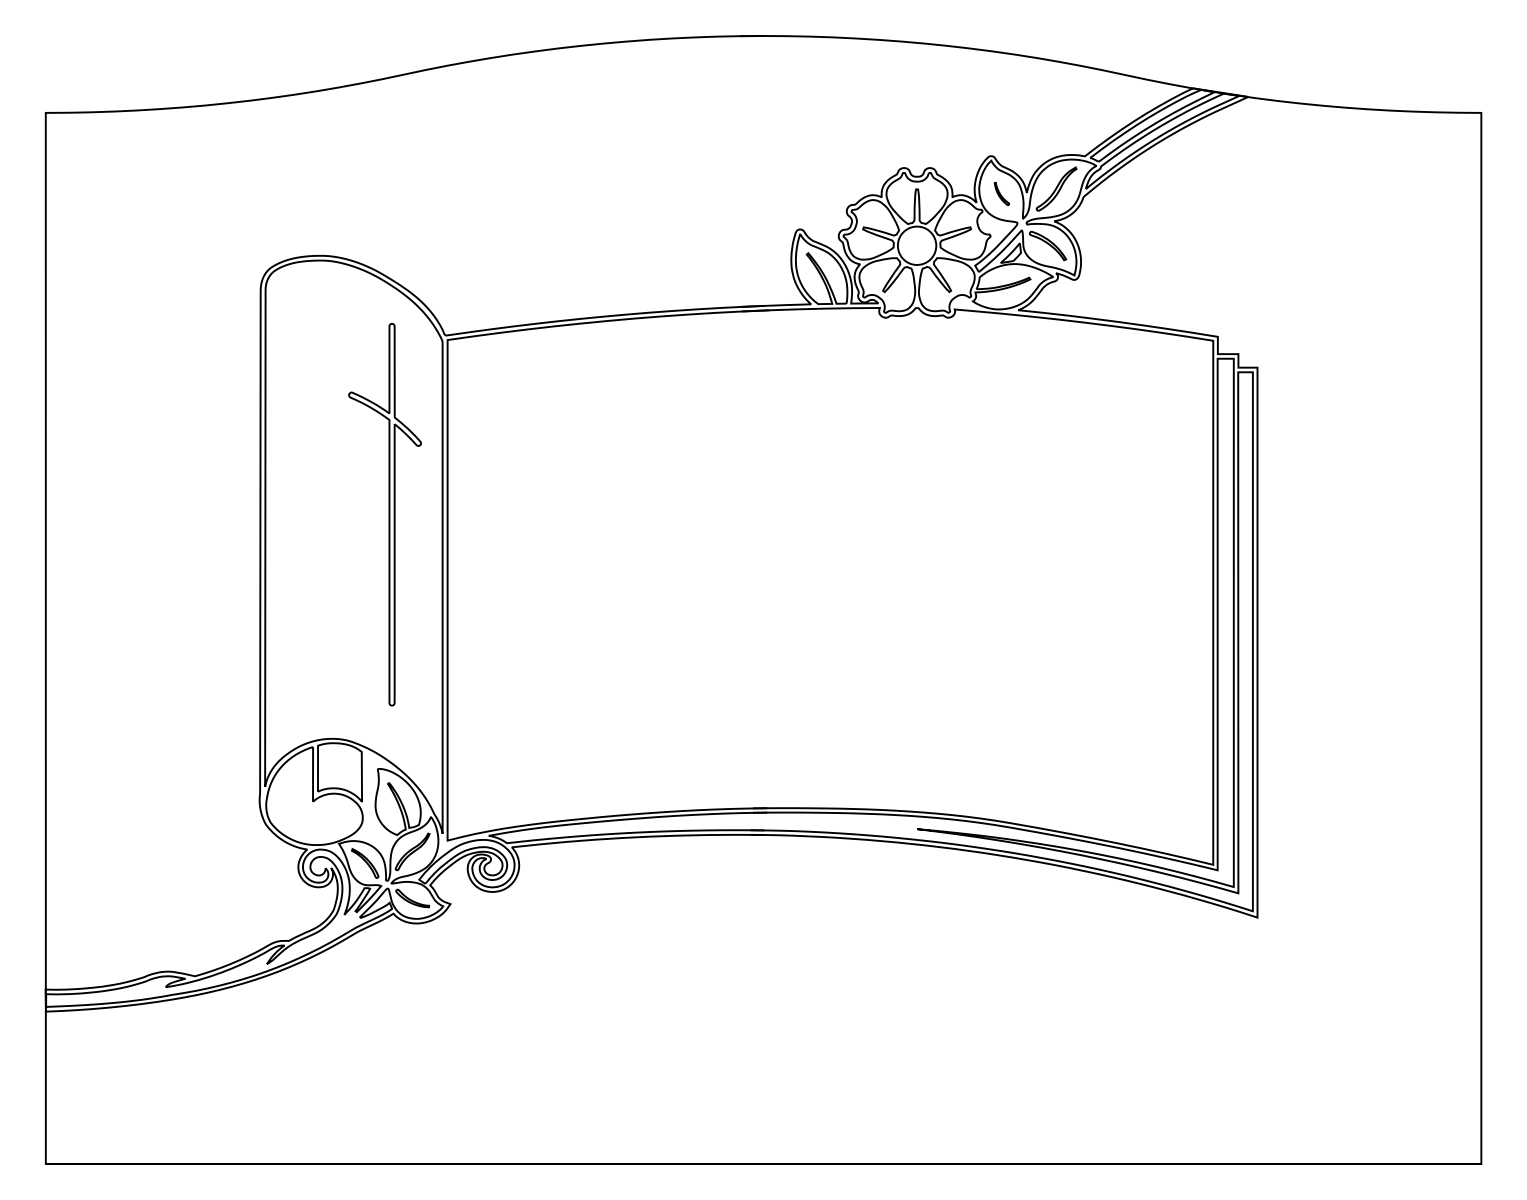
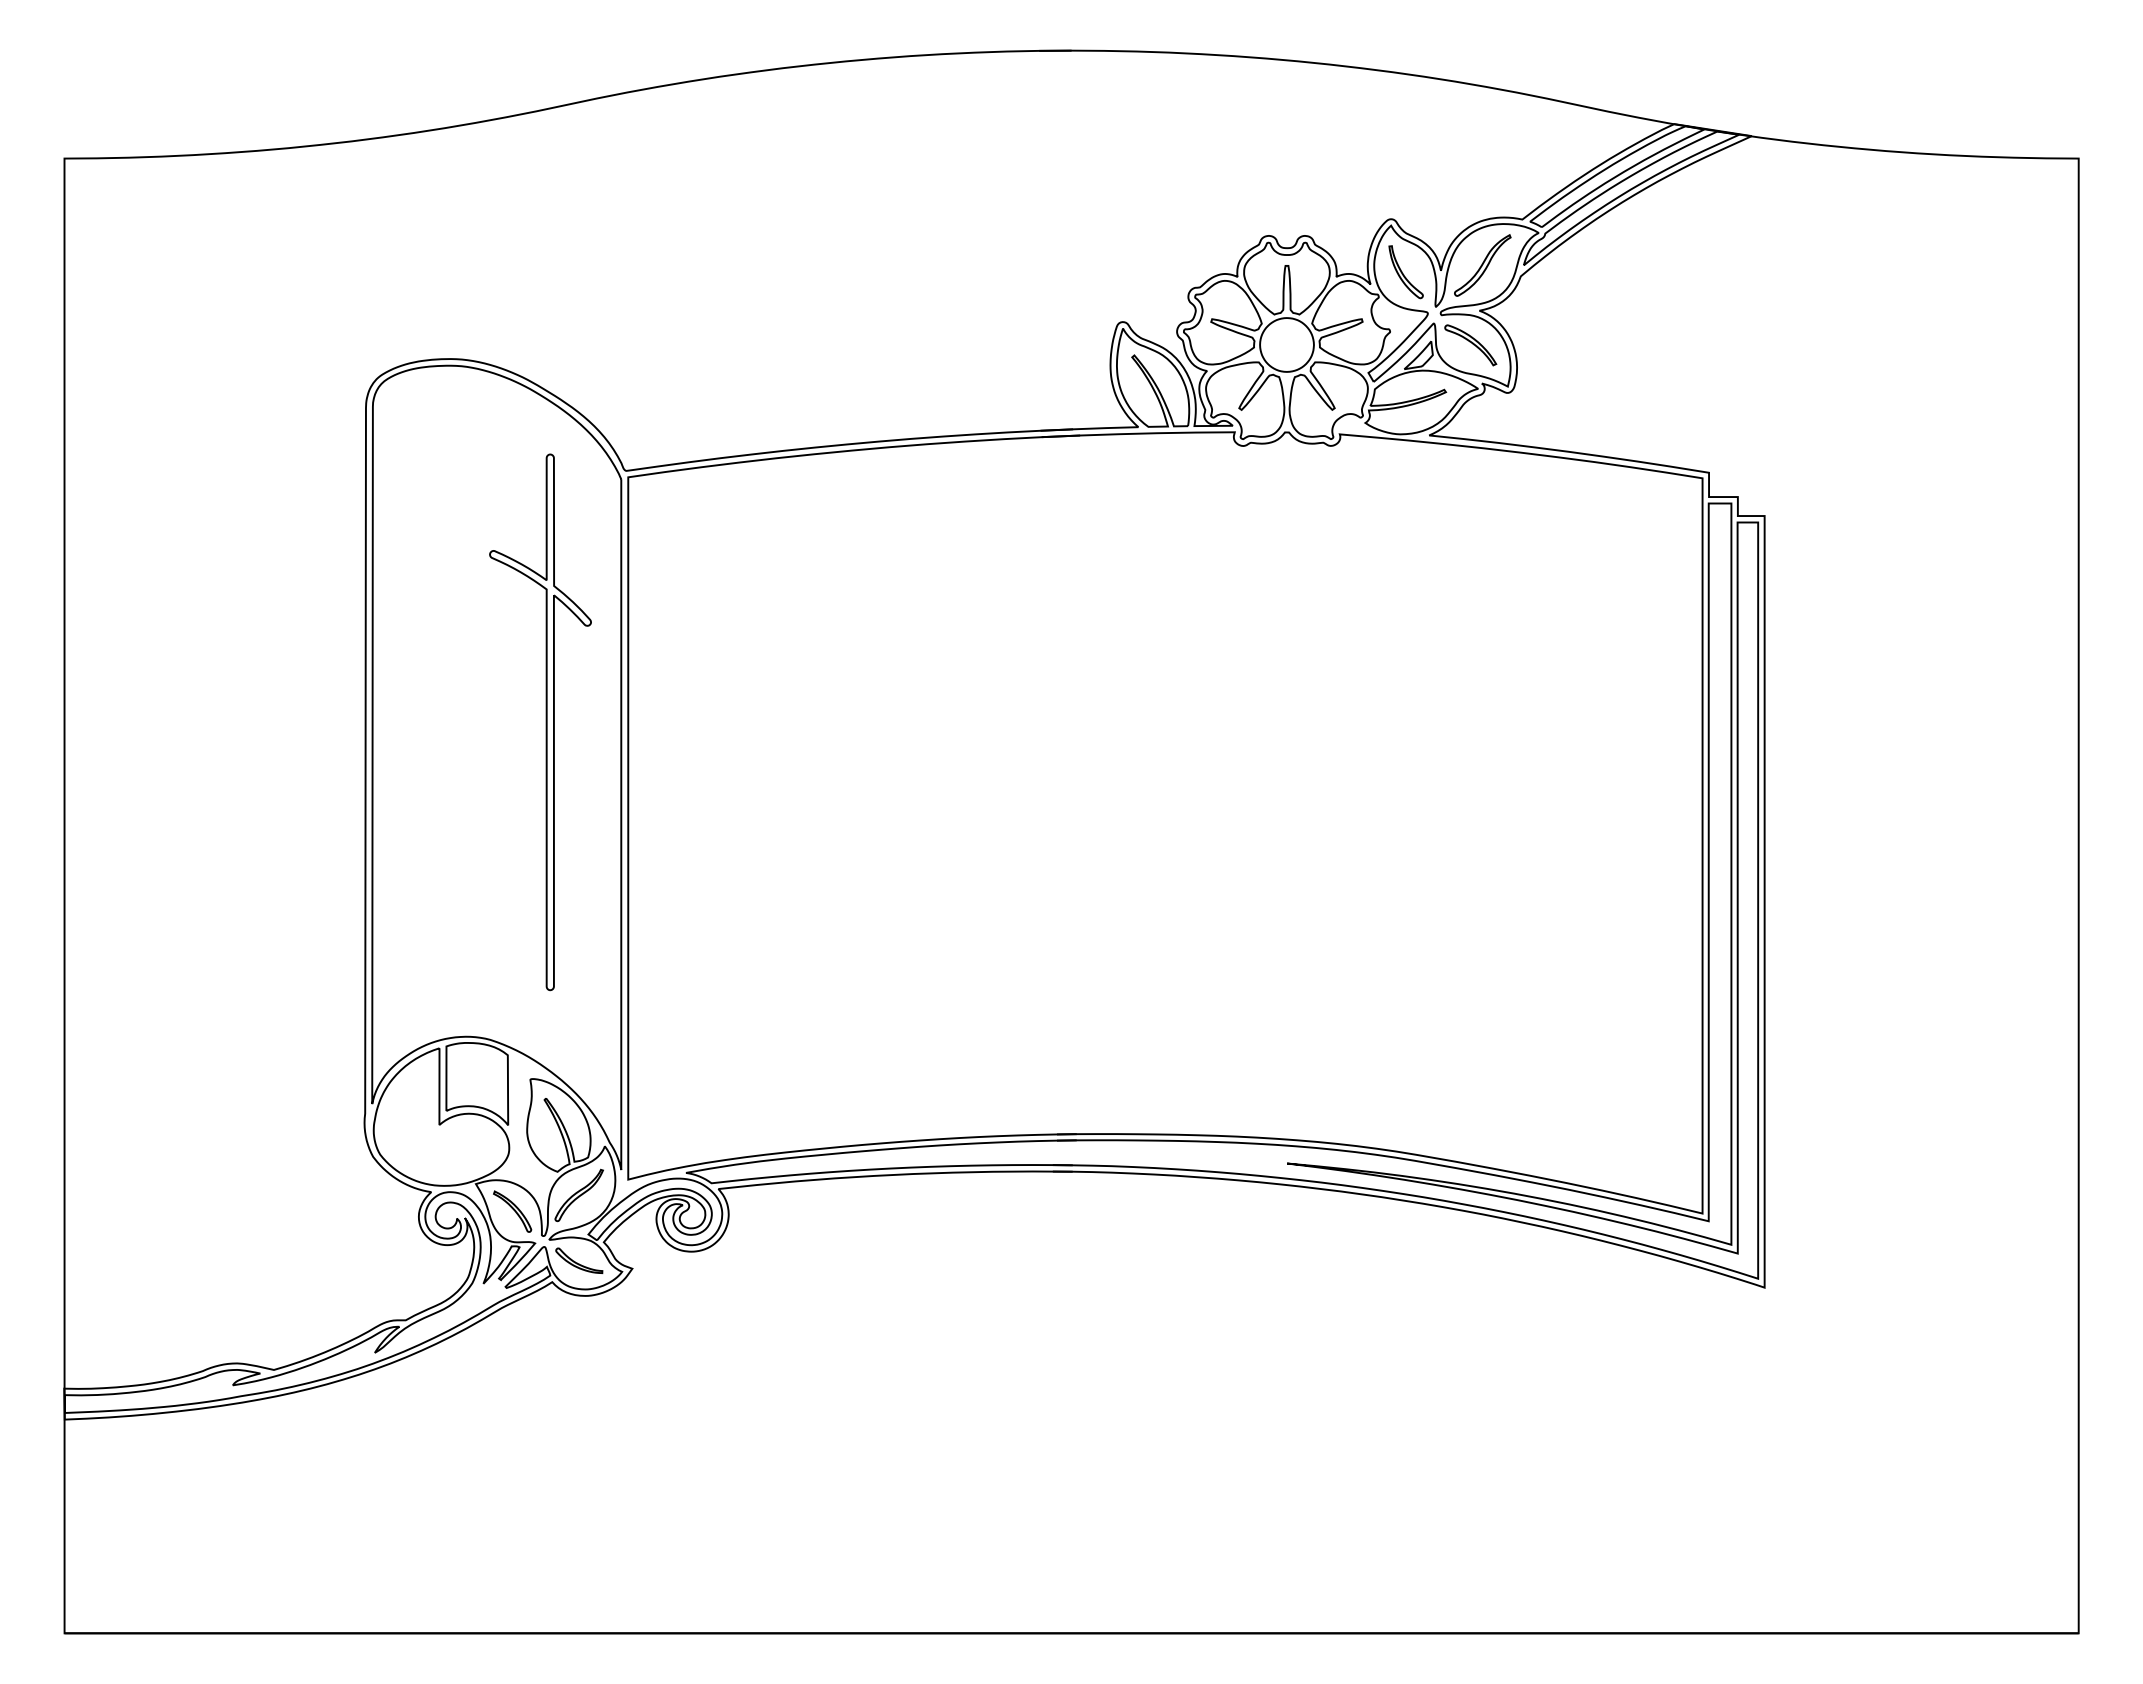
part: (1001, 194) -> (1405, 272), size x1.67

